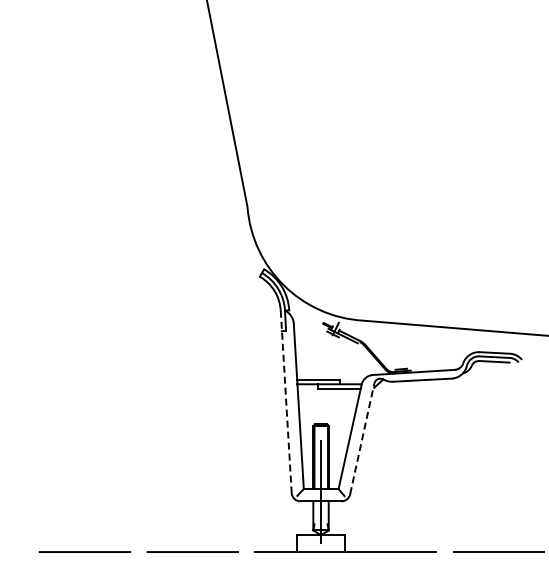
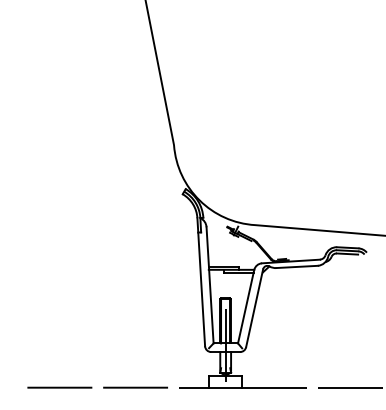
line: (286, 402) -> (201, 282), dashed -> solid
line: (362, 438) -> (254, 307), dashed -> solid

